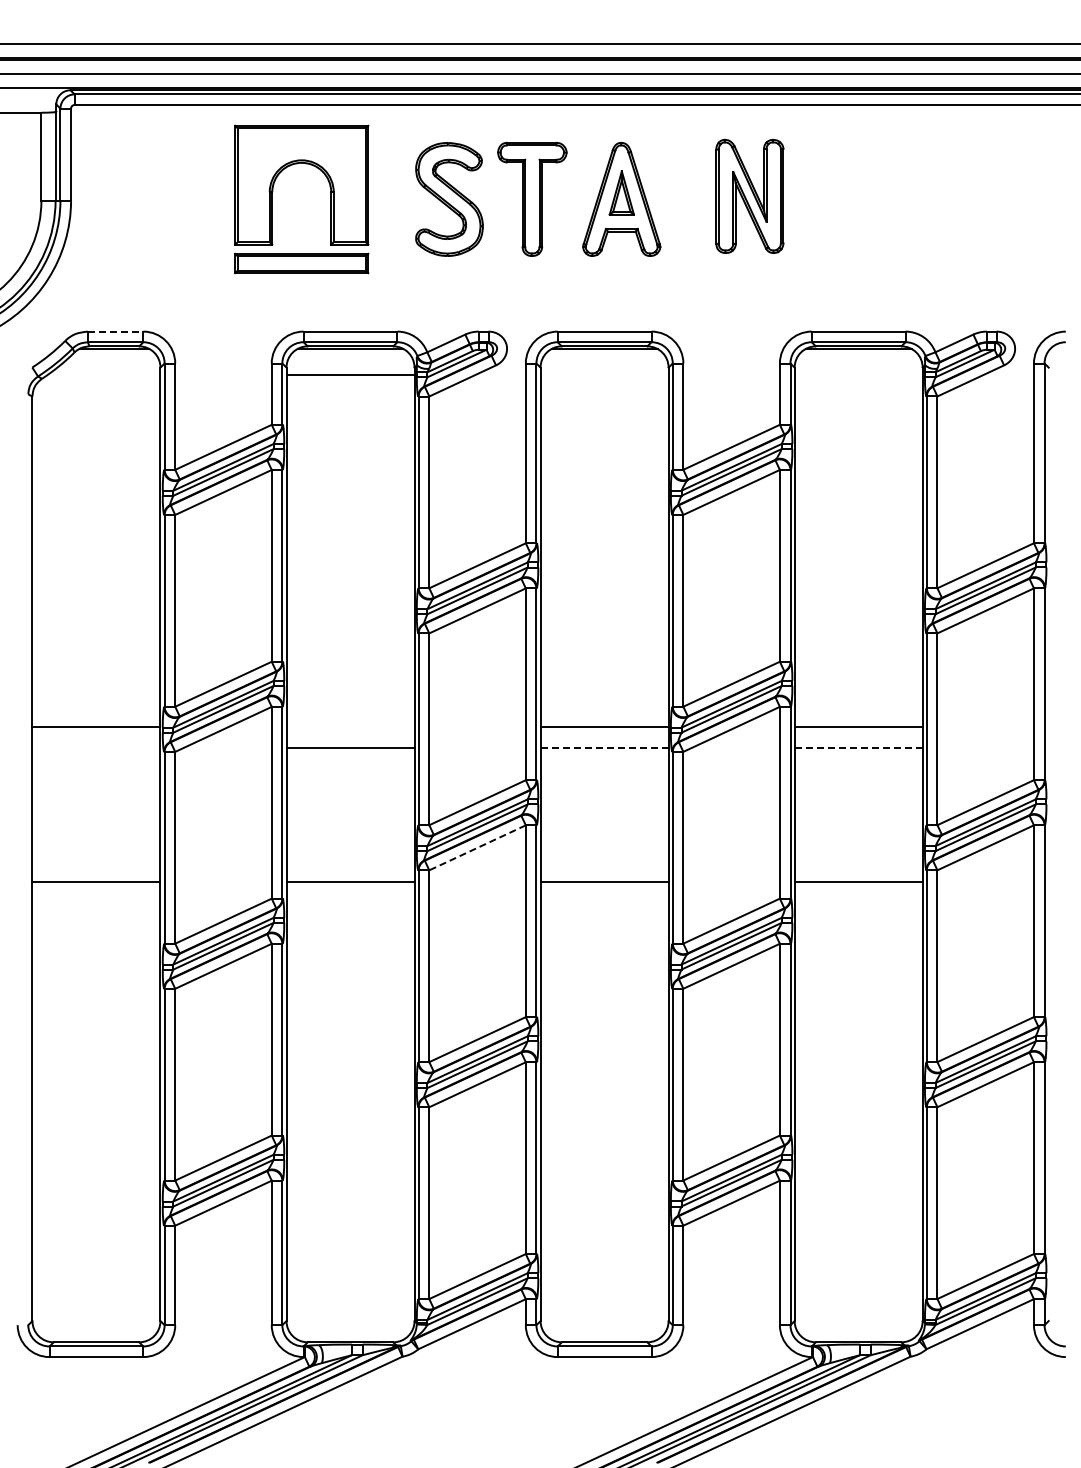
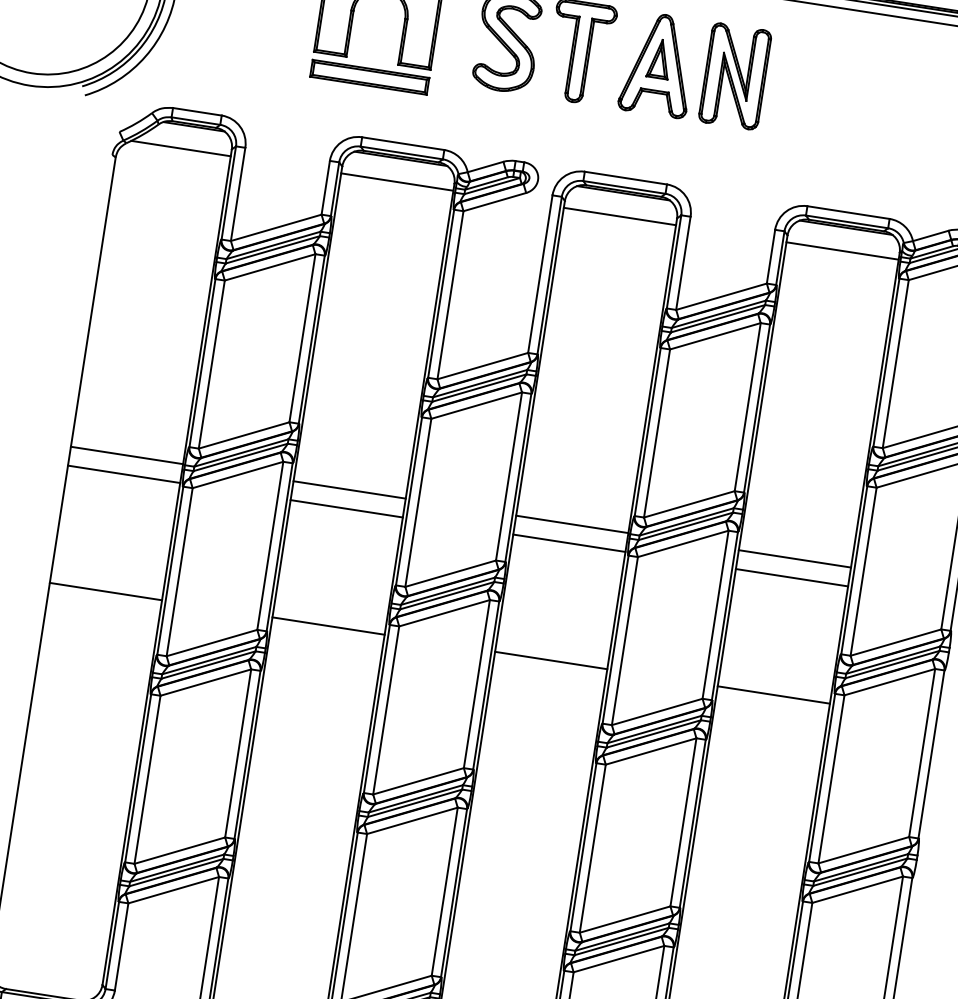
part: (749, 195) -> (734, 75), moved
line: (115, 331) -> (197, 111), dashed -> solid
line: (103, 375) -> (180, 148), added
line: (604, 375) -> (619, 216), added
line: (858, 375) -> (842, 251), added
line: (350, 726) -> (349, 489), added
line: (96, 748) -> (124, 474), added
line: (605, 748) -> (570, 543), dashed -> solid
line: (859, 748) -> (792, 578), dashed -> solid
line: (477, 848) -> (444, 613), dashed -> solid

